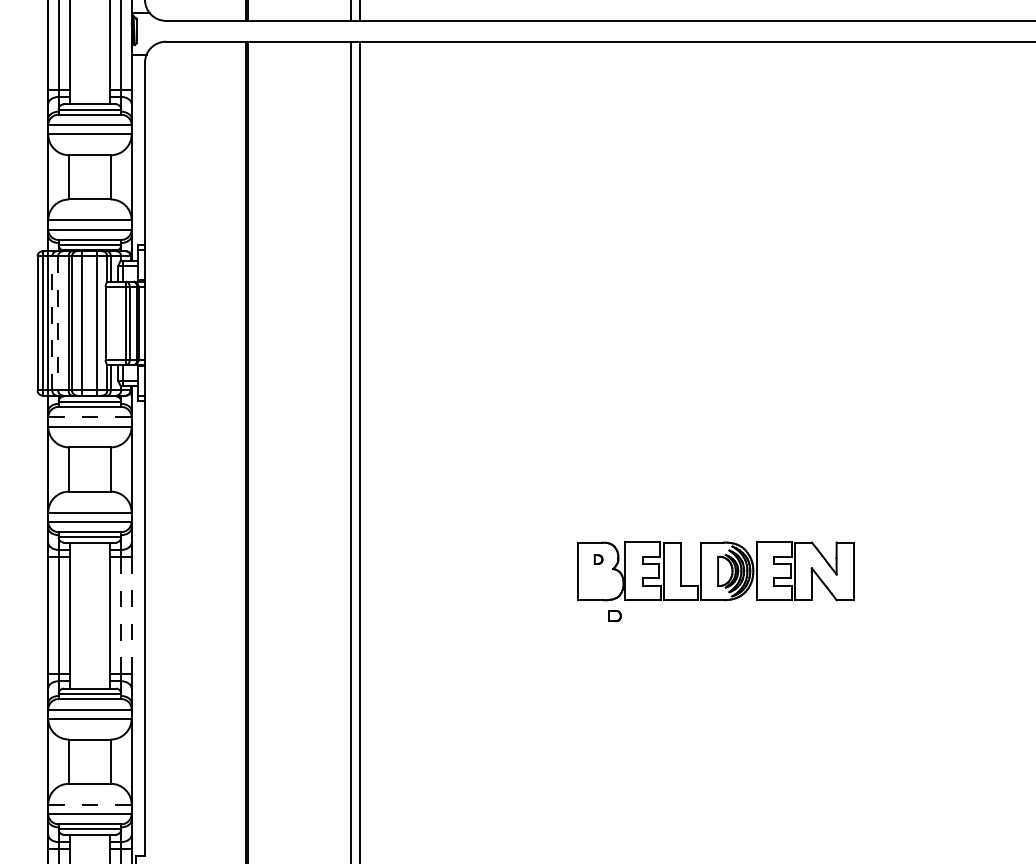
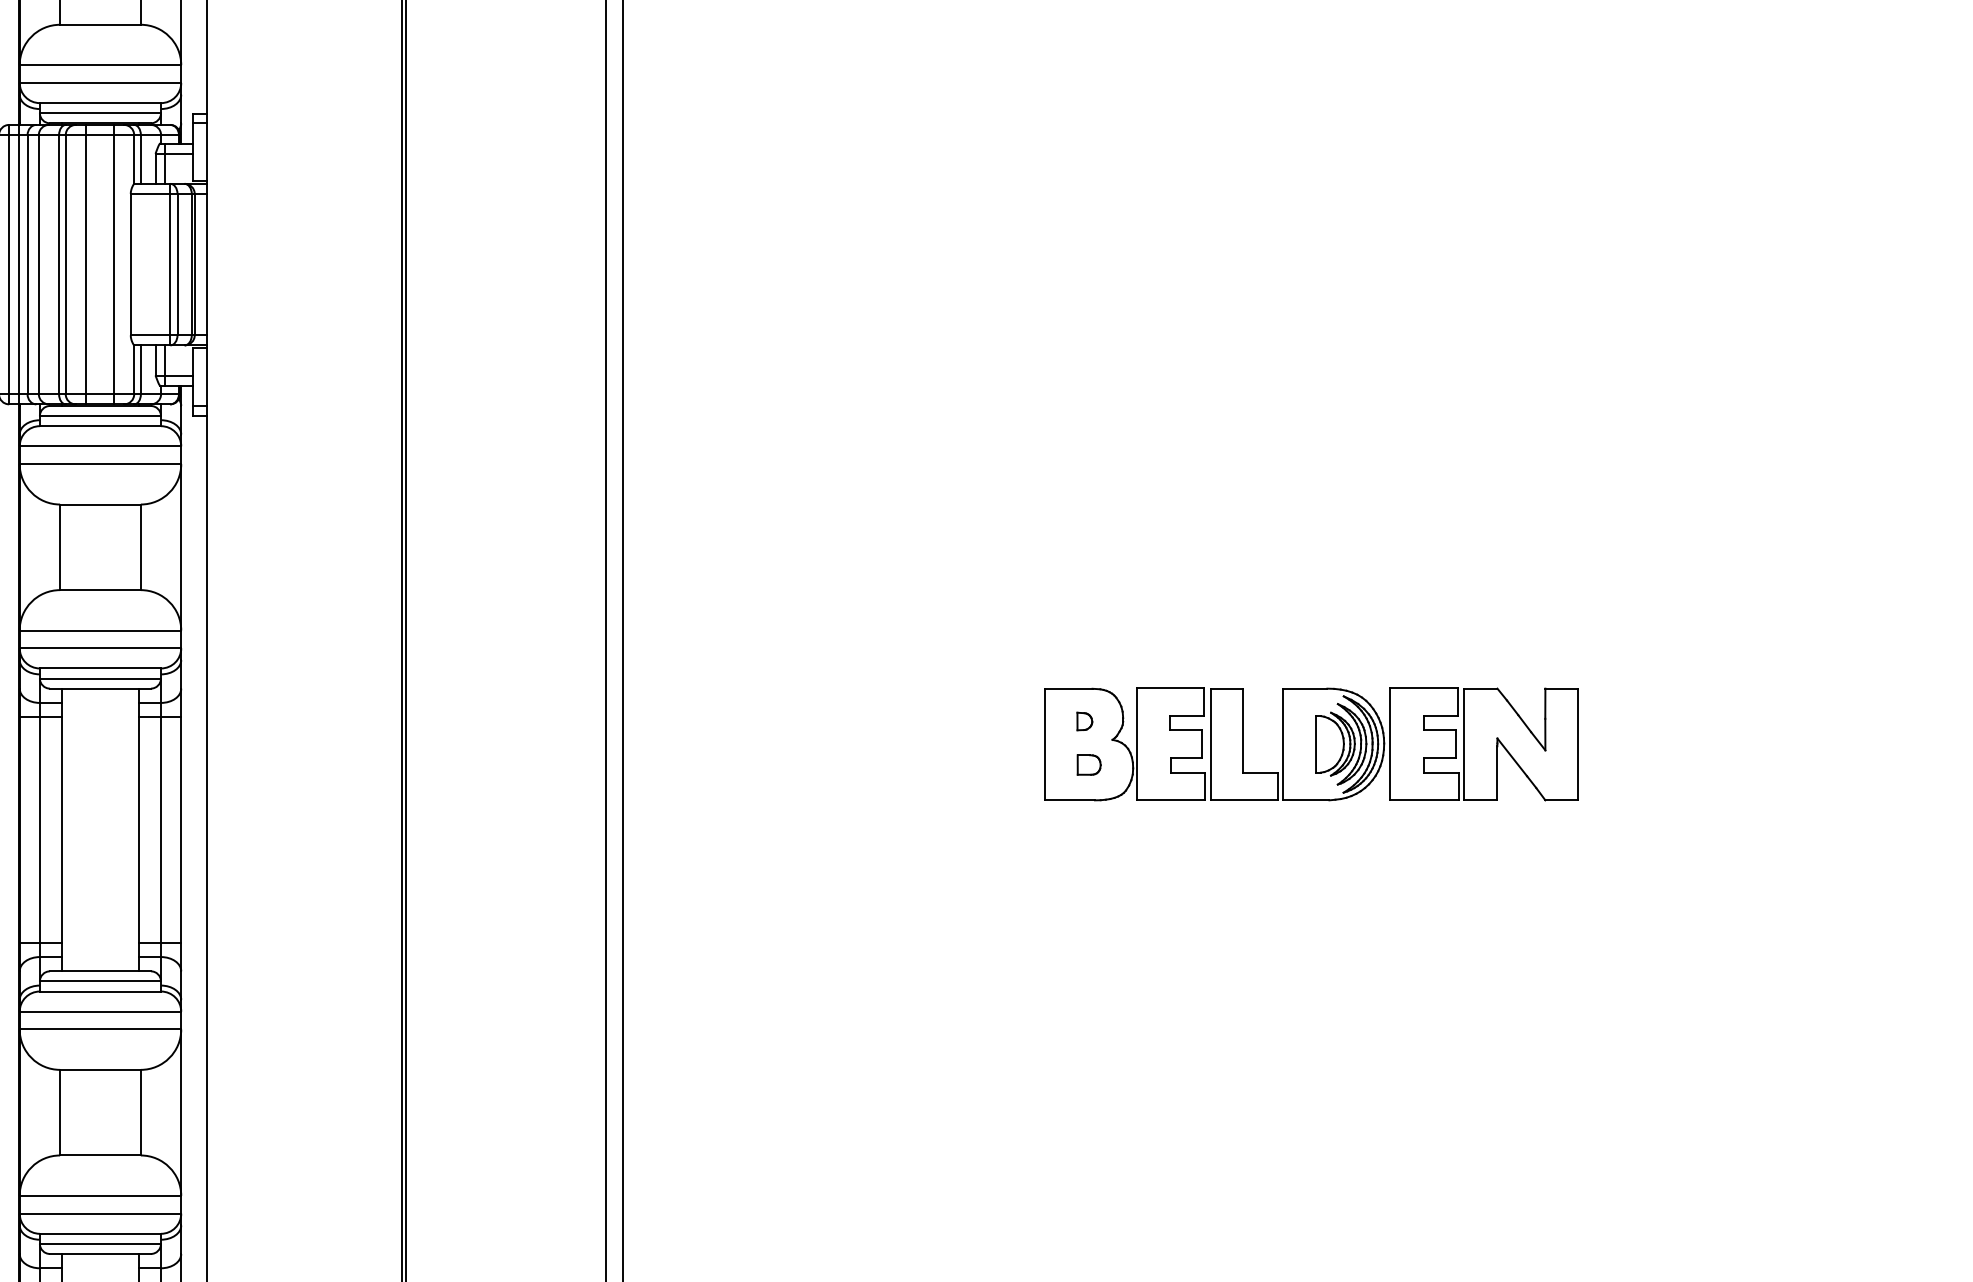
line: (52, 323) -> (27, 264), dashed -> solid
line: (58, 323) -> (39, 264), dashed -> solid
line: (89, 417) -> (99, 446), dashed -> solid
line: (131, 615) -> (180, 829), dashed -> solid
part: (614, 615) -> (1088, 764), moved
line: (121, 616) -> (161, 831), dashed -> solid
line: (89, 804) -> (99, 1195), dashed -> solid

